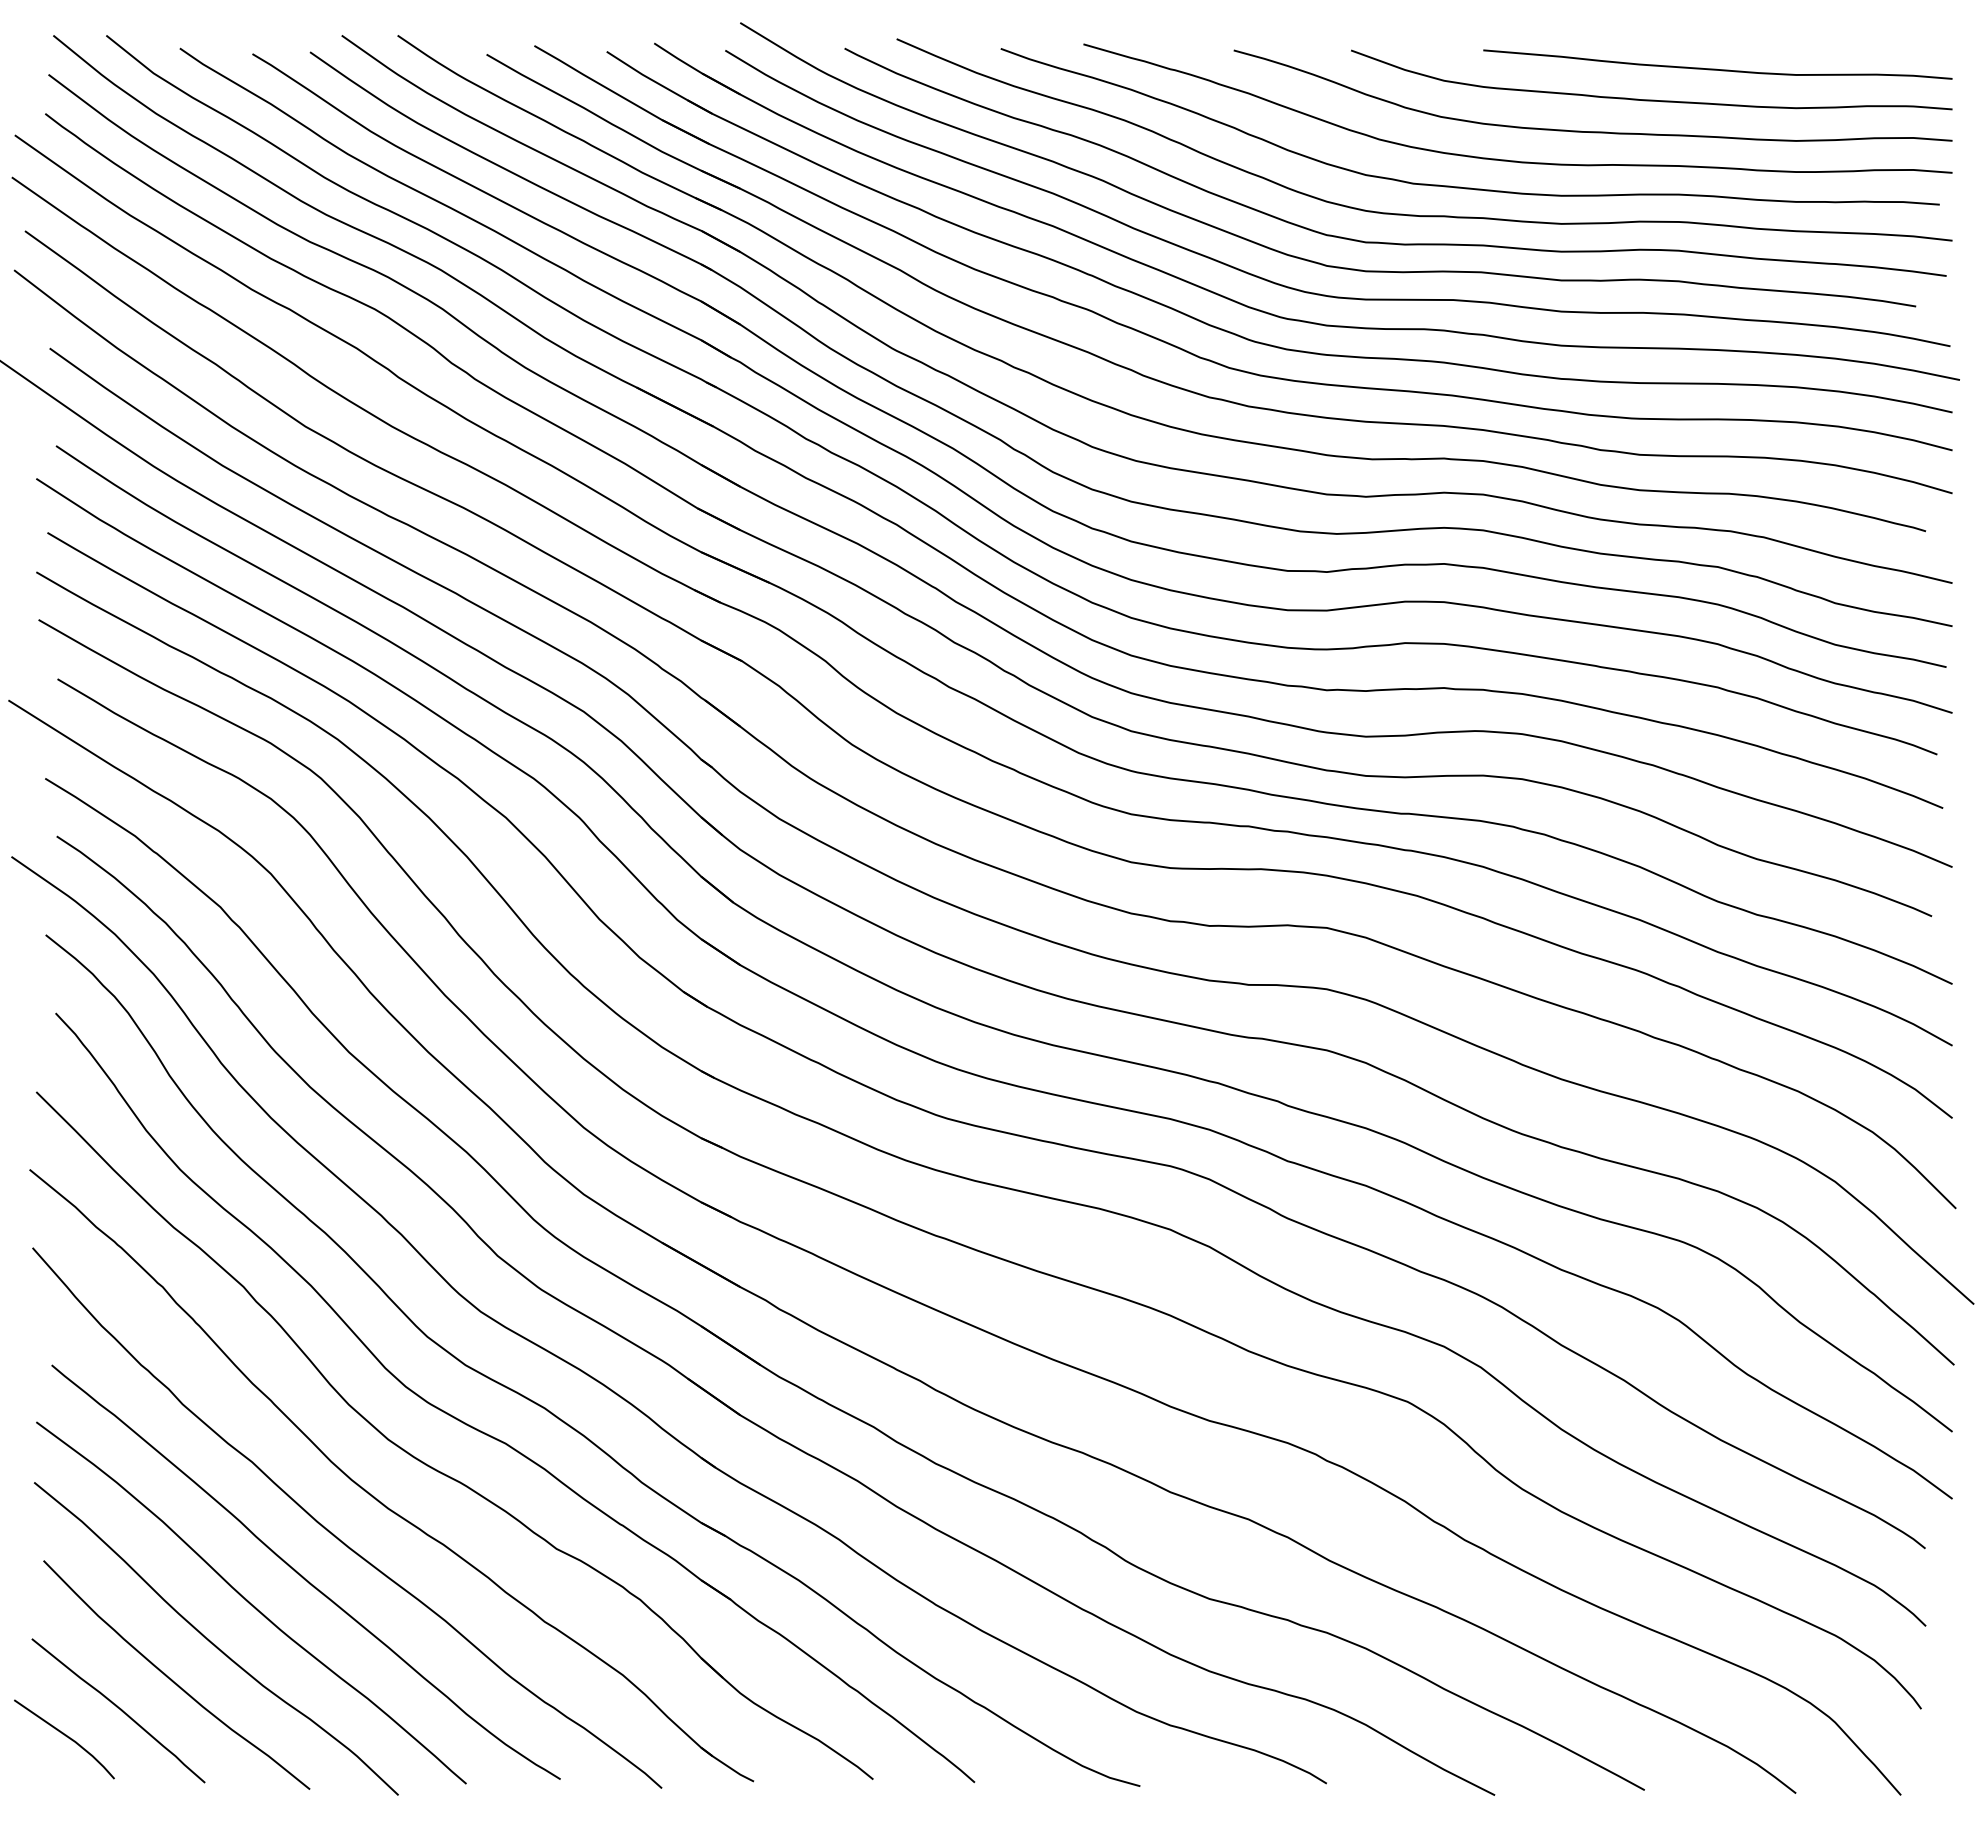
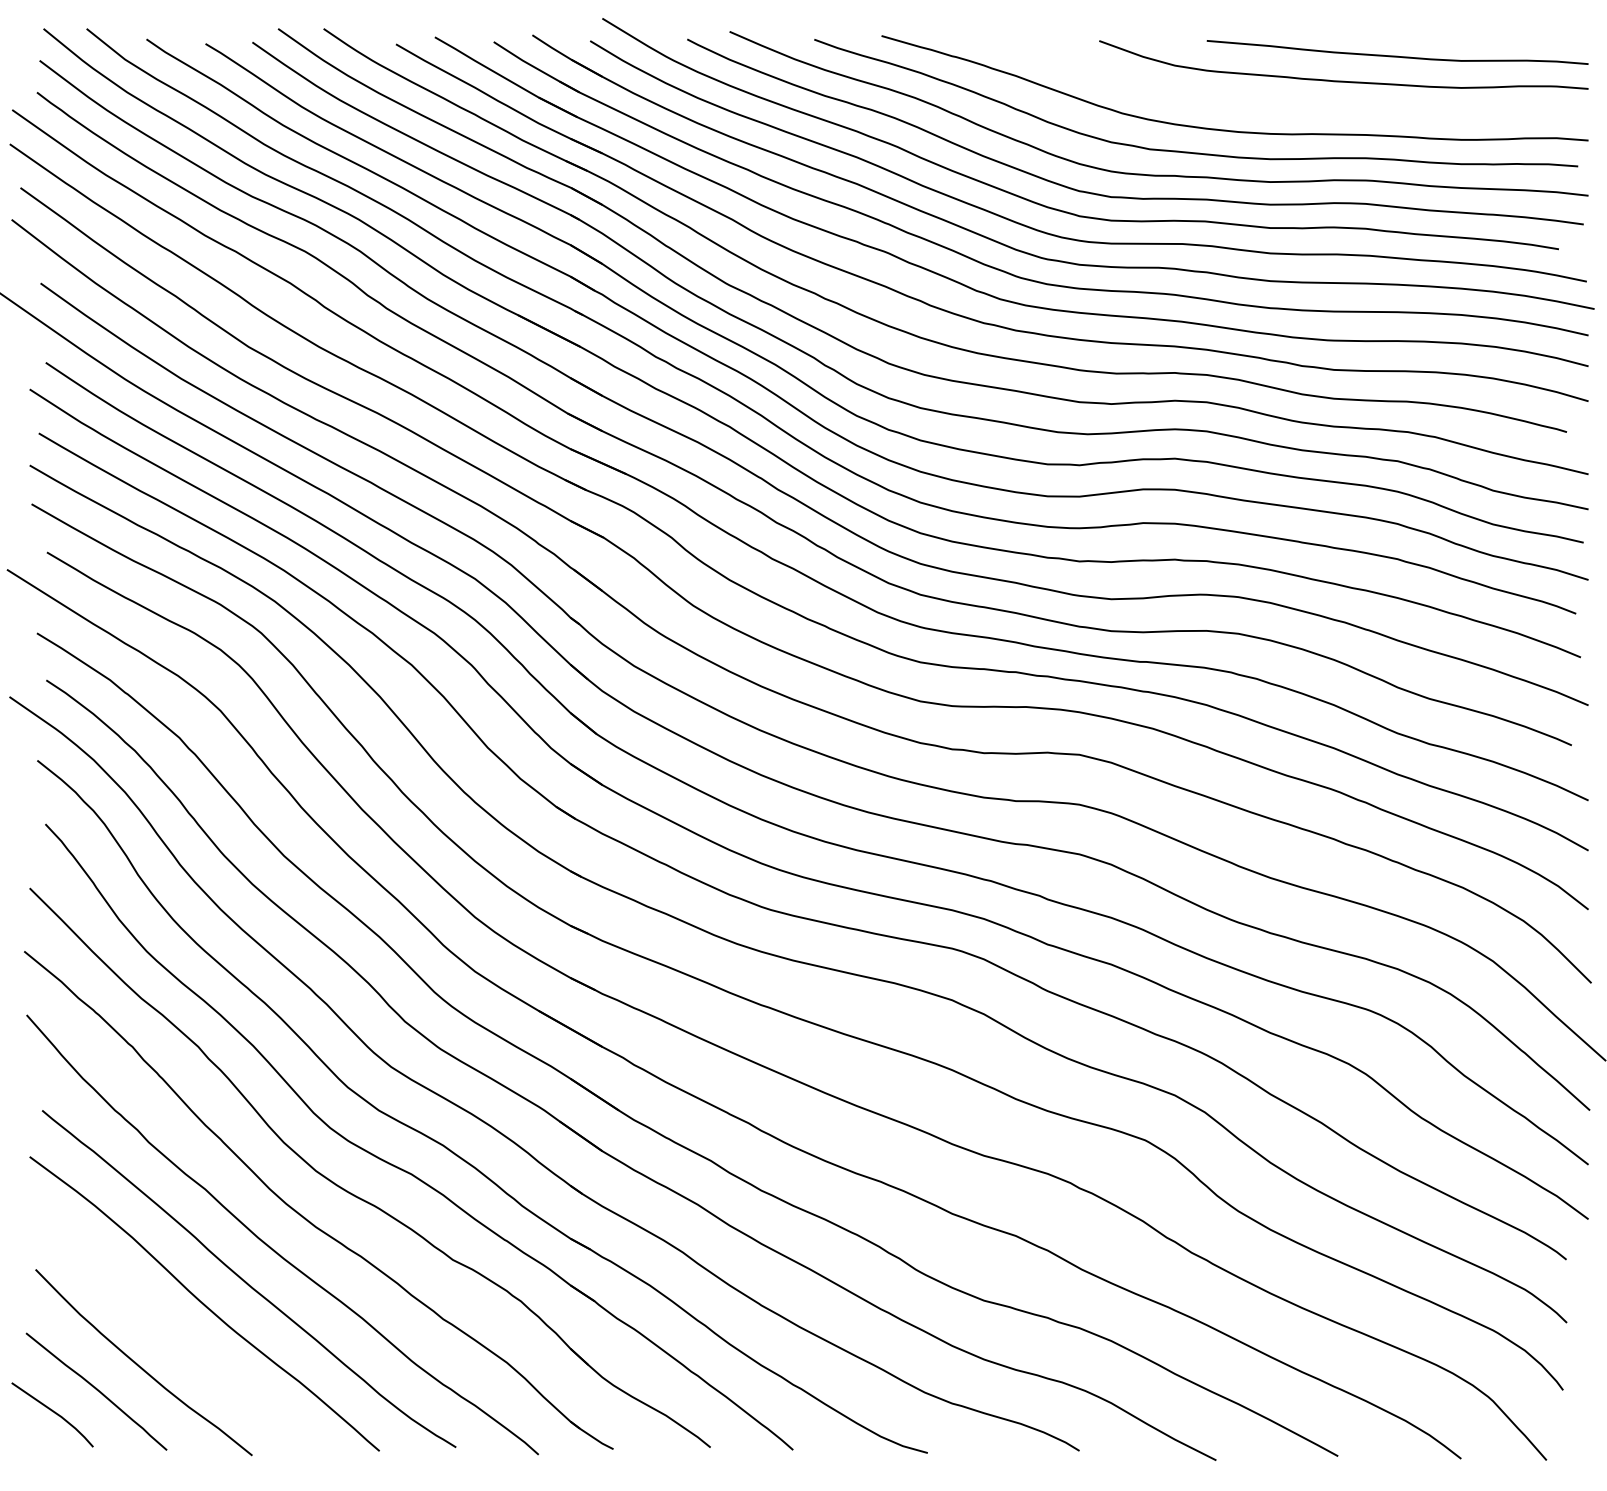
curve: (1592, 131) -> (1295, 106), removed
curve: (211, 1641) -> (172, 1335), removed

